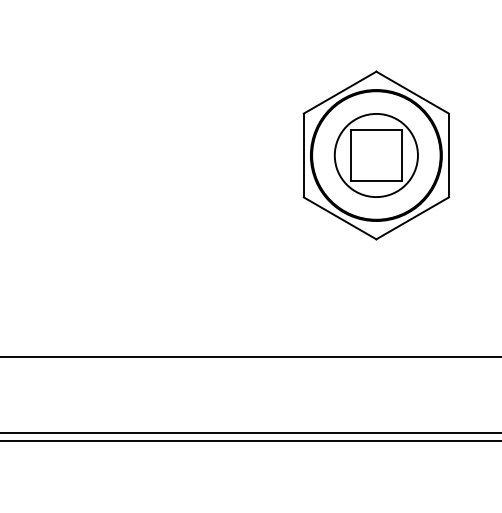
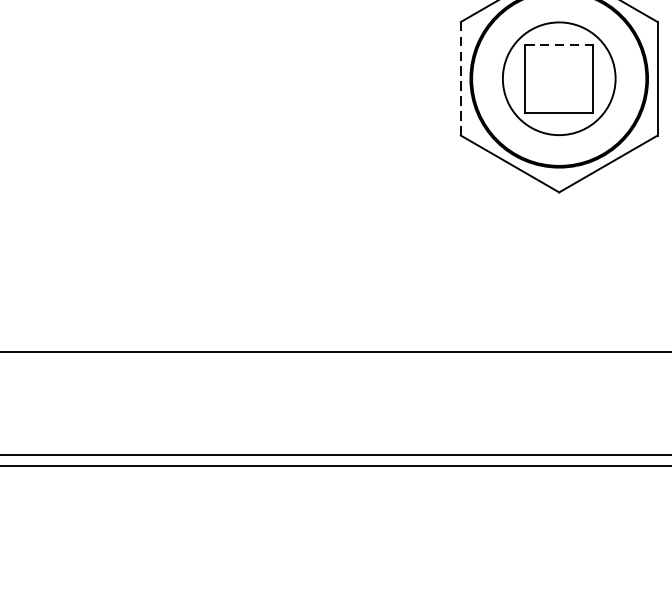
line: (376, 130) -> (559, 44), solid -> dashed
line: (303, 155) -> (460, 78), solid -> dashed

